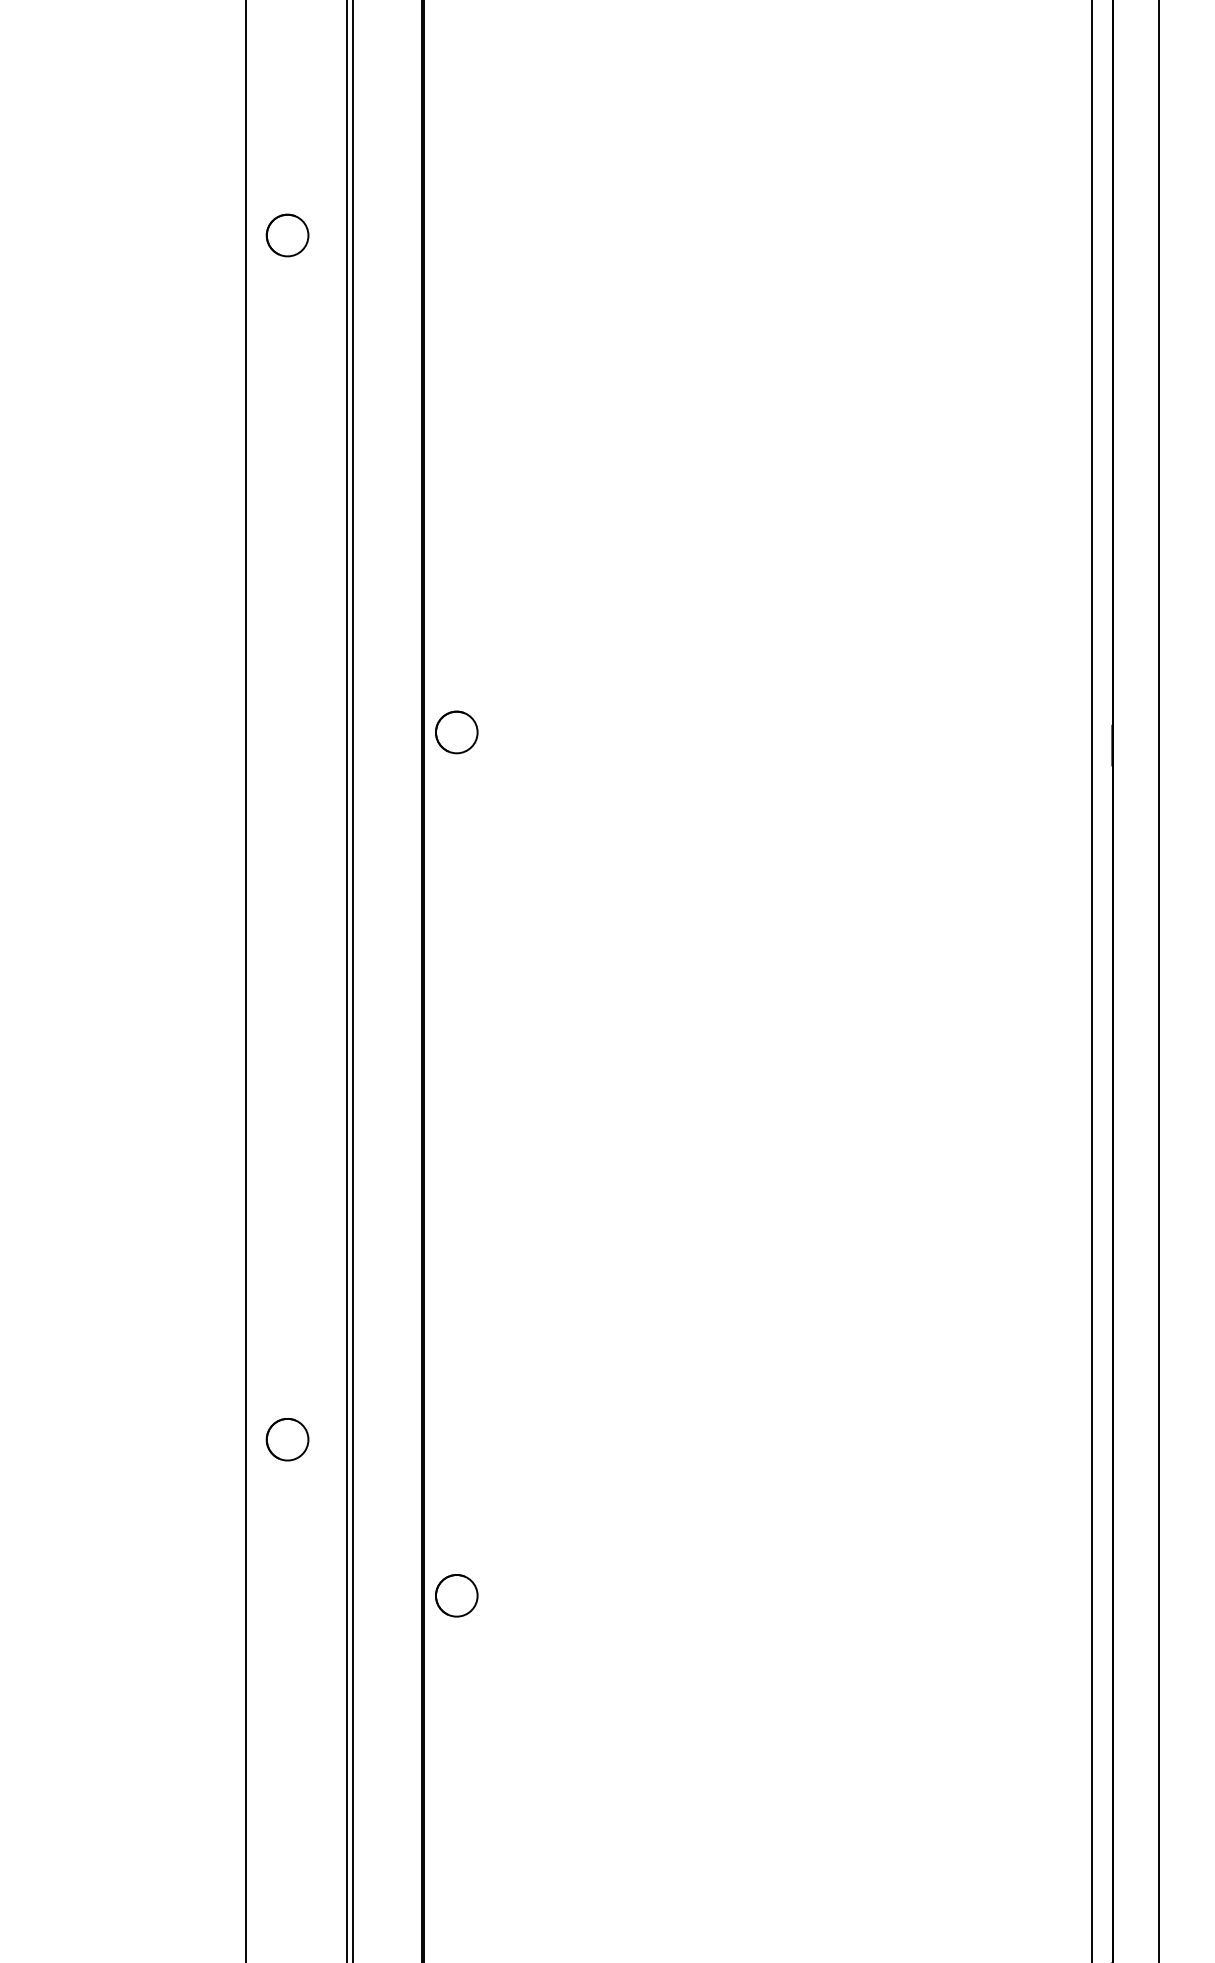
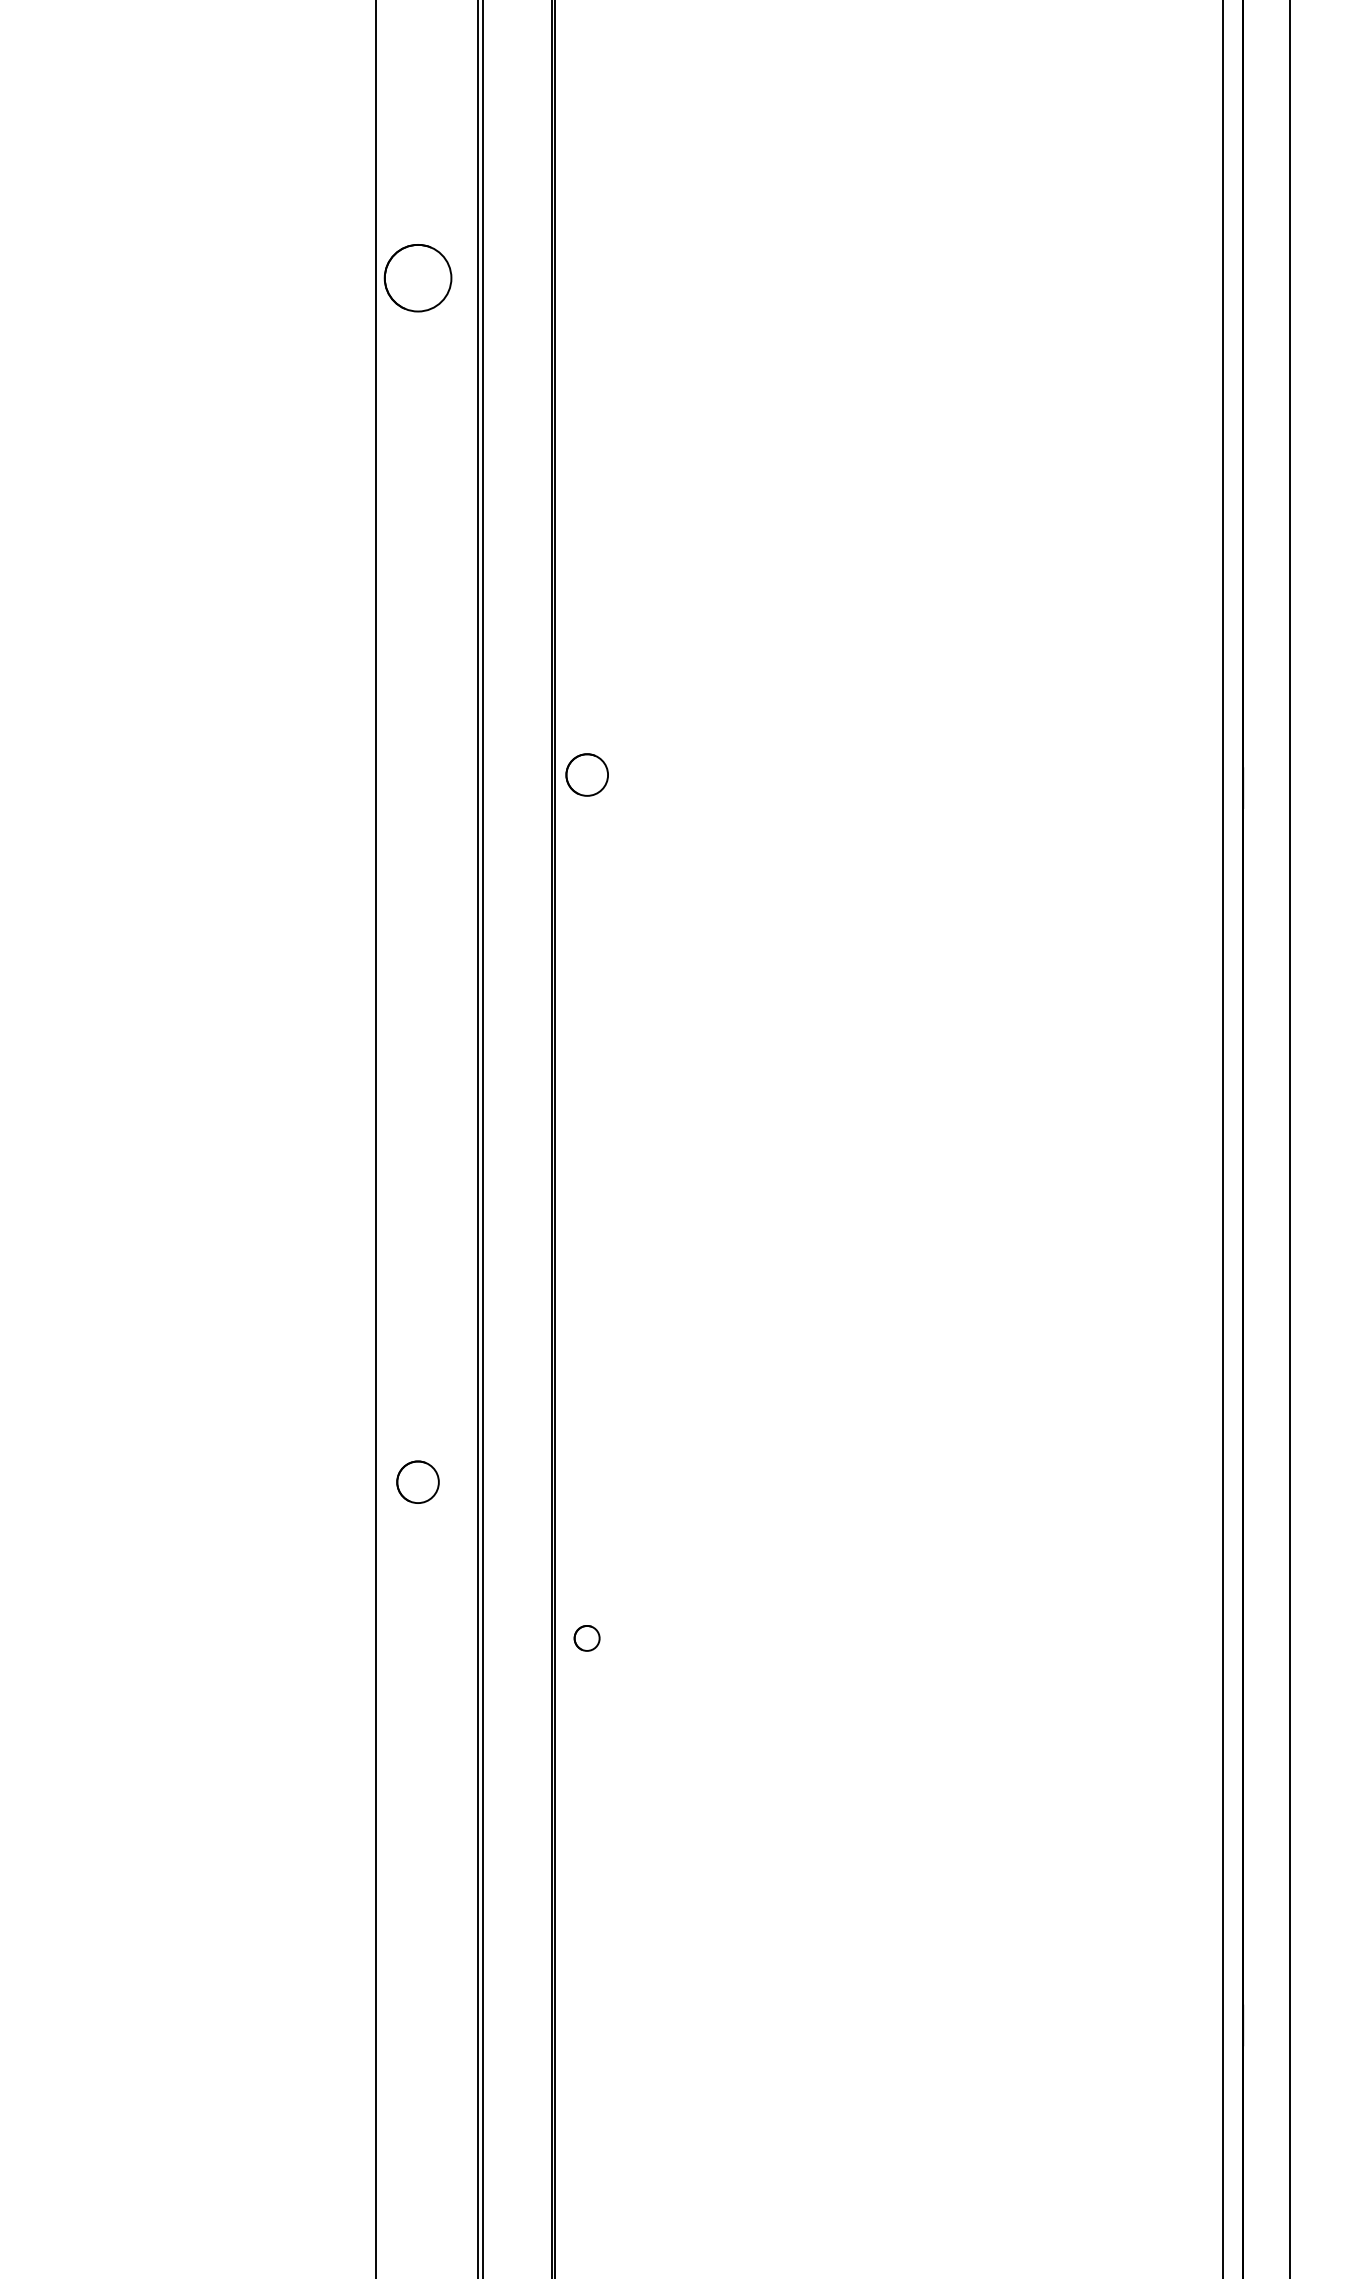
circle: (287, 234) -> (417, 277), size x1.6
part: (456, 1595) -> (586, 1638), size x0.6

